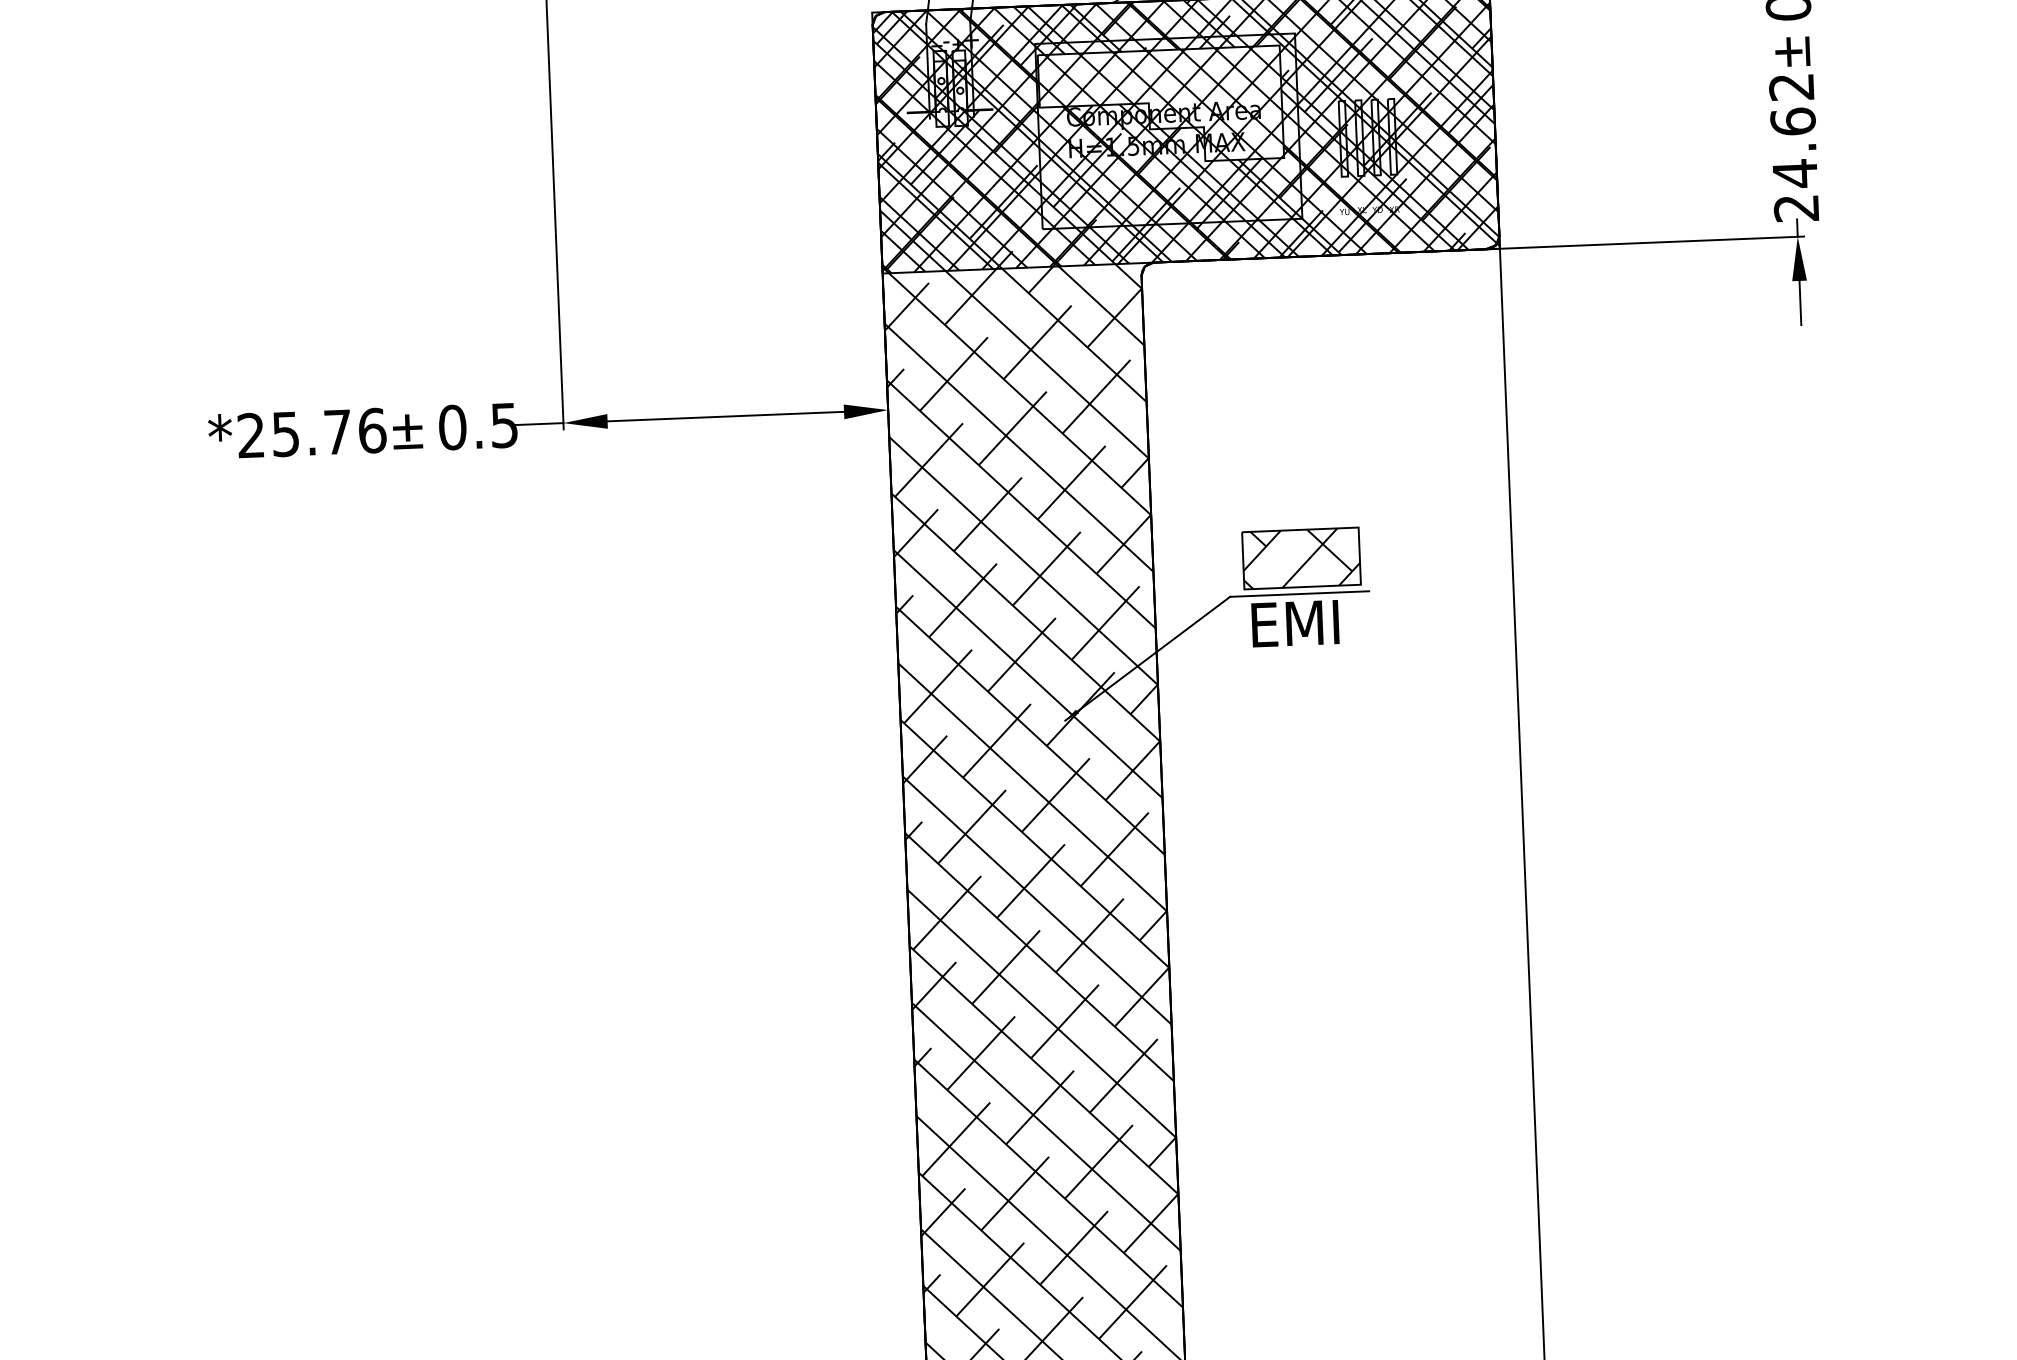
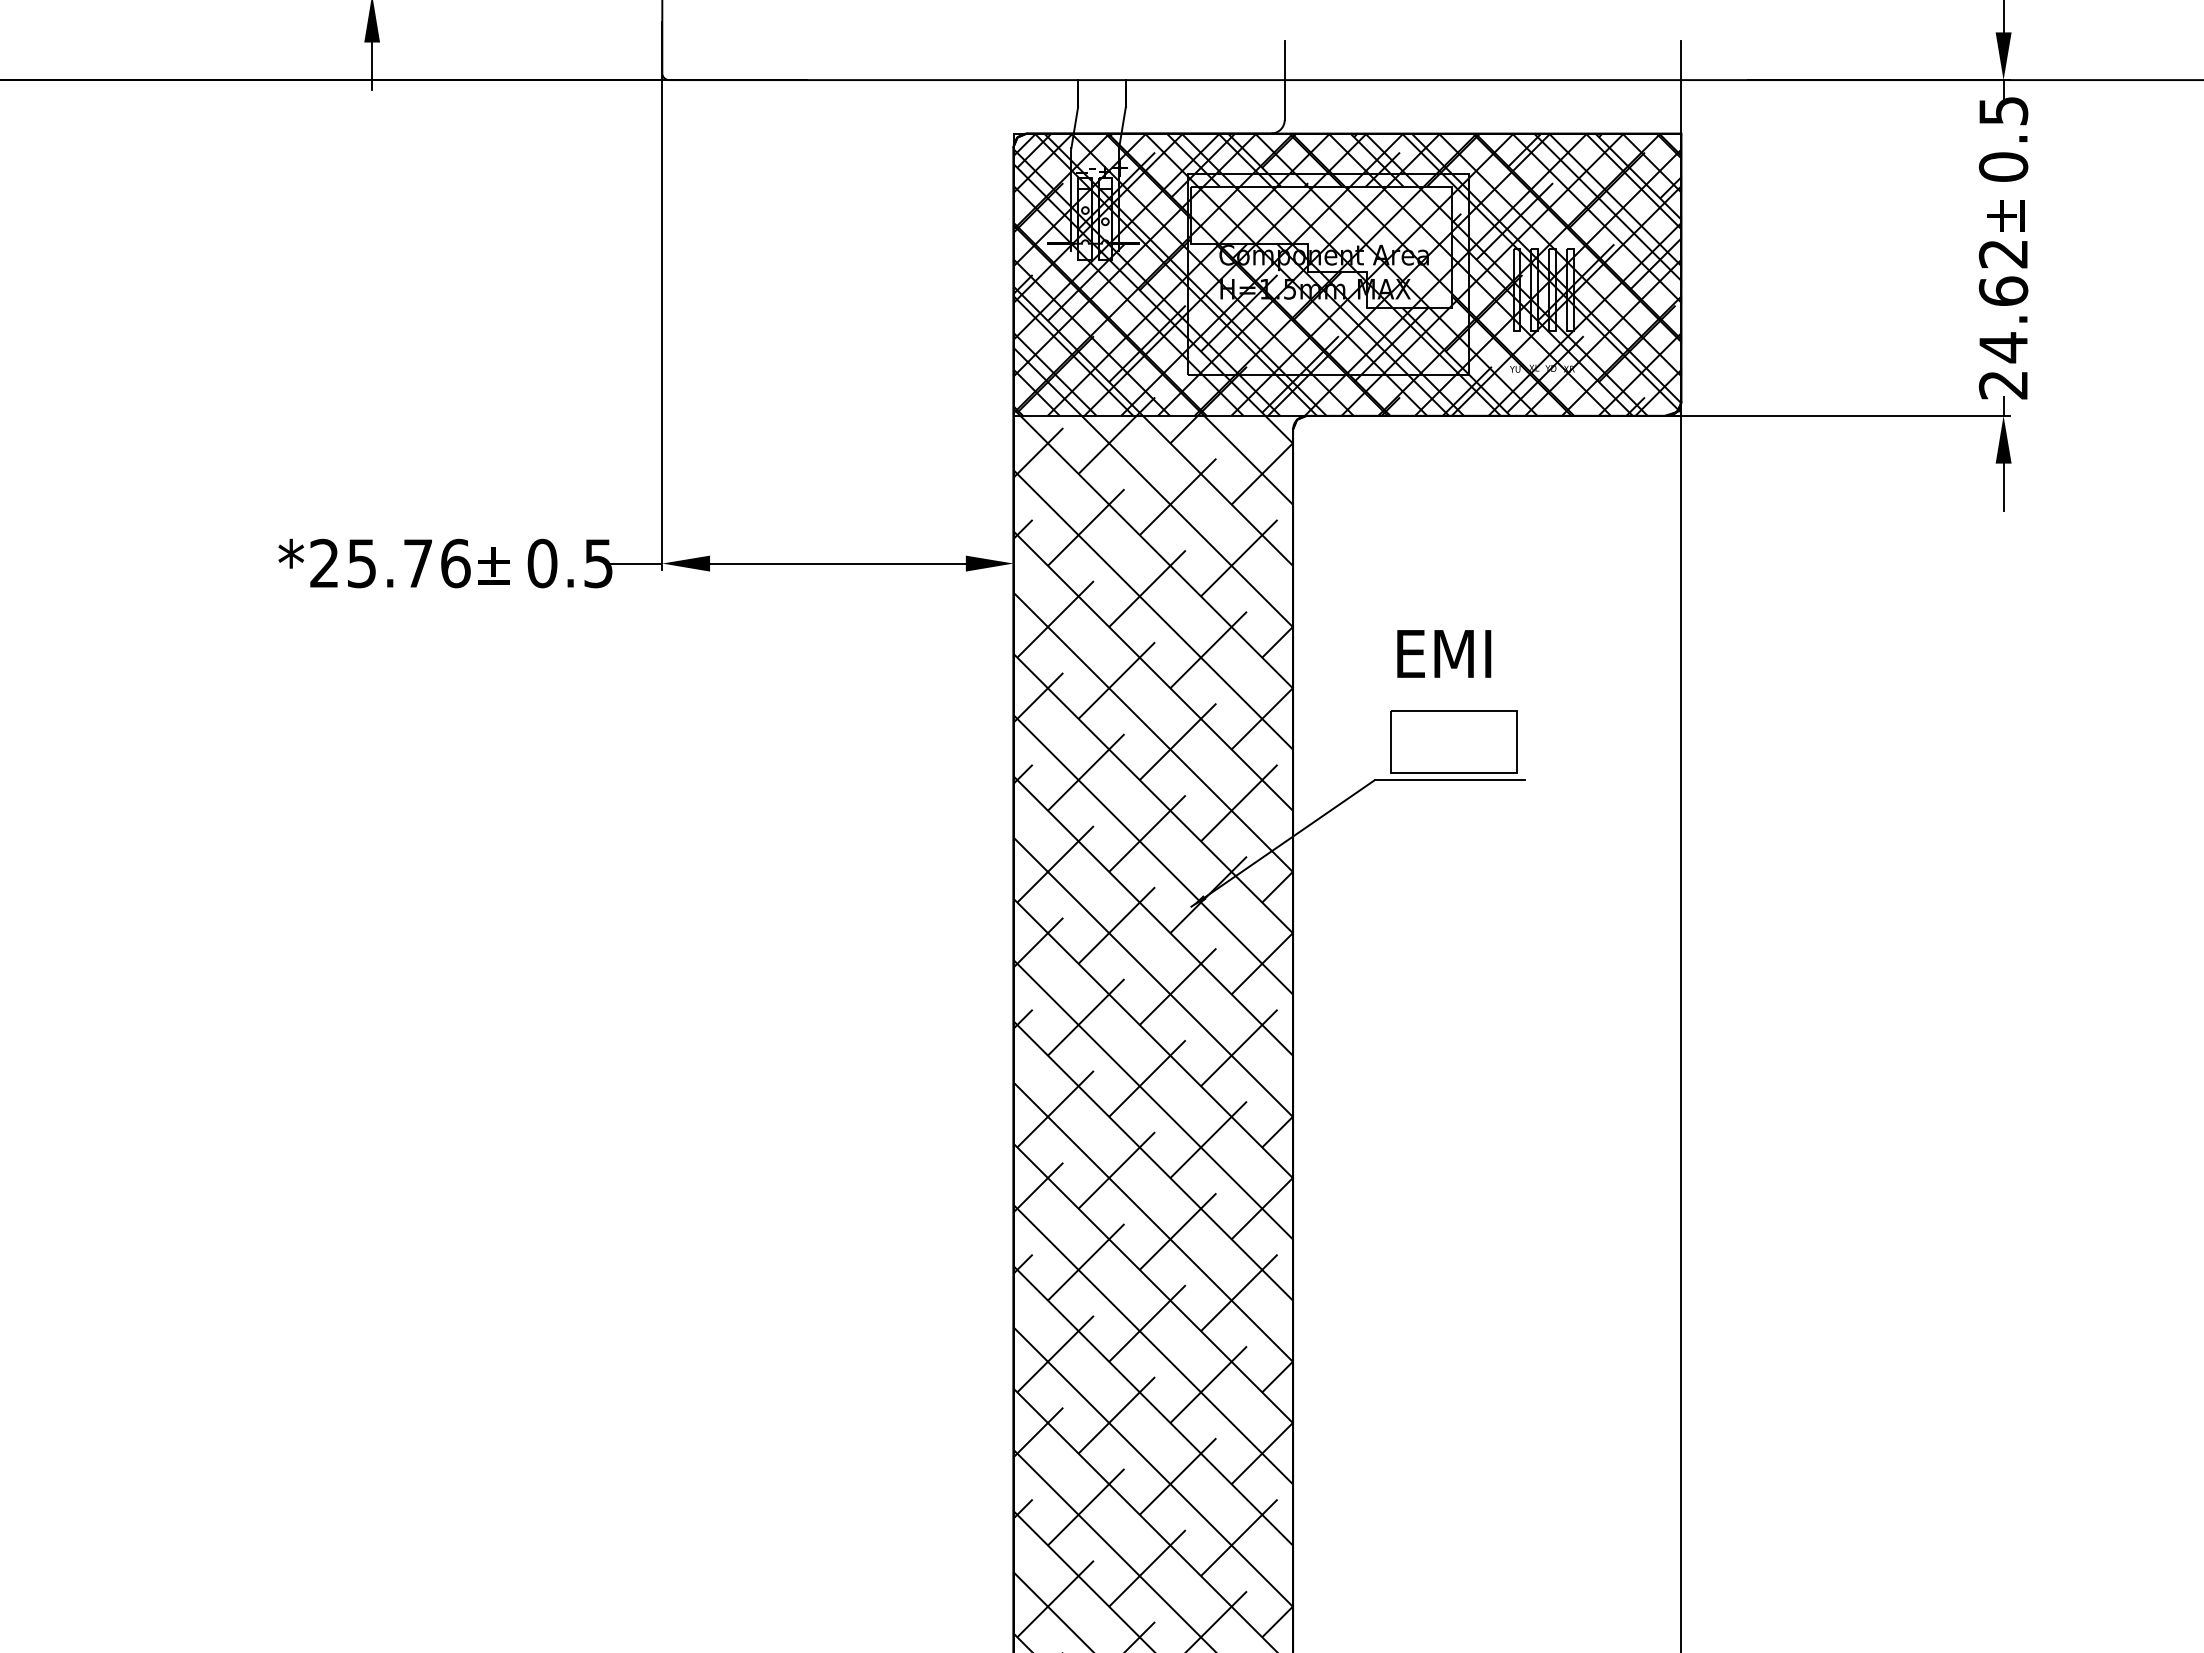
hatch: (1301, 558) -> (1453, 741), removed
text: (1295, 623) -> (1444, 653), moved

